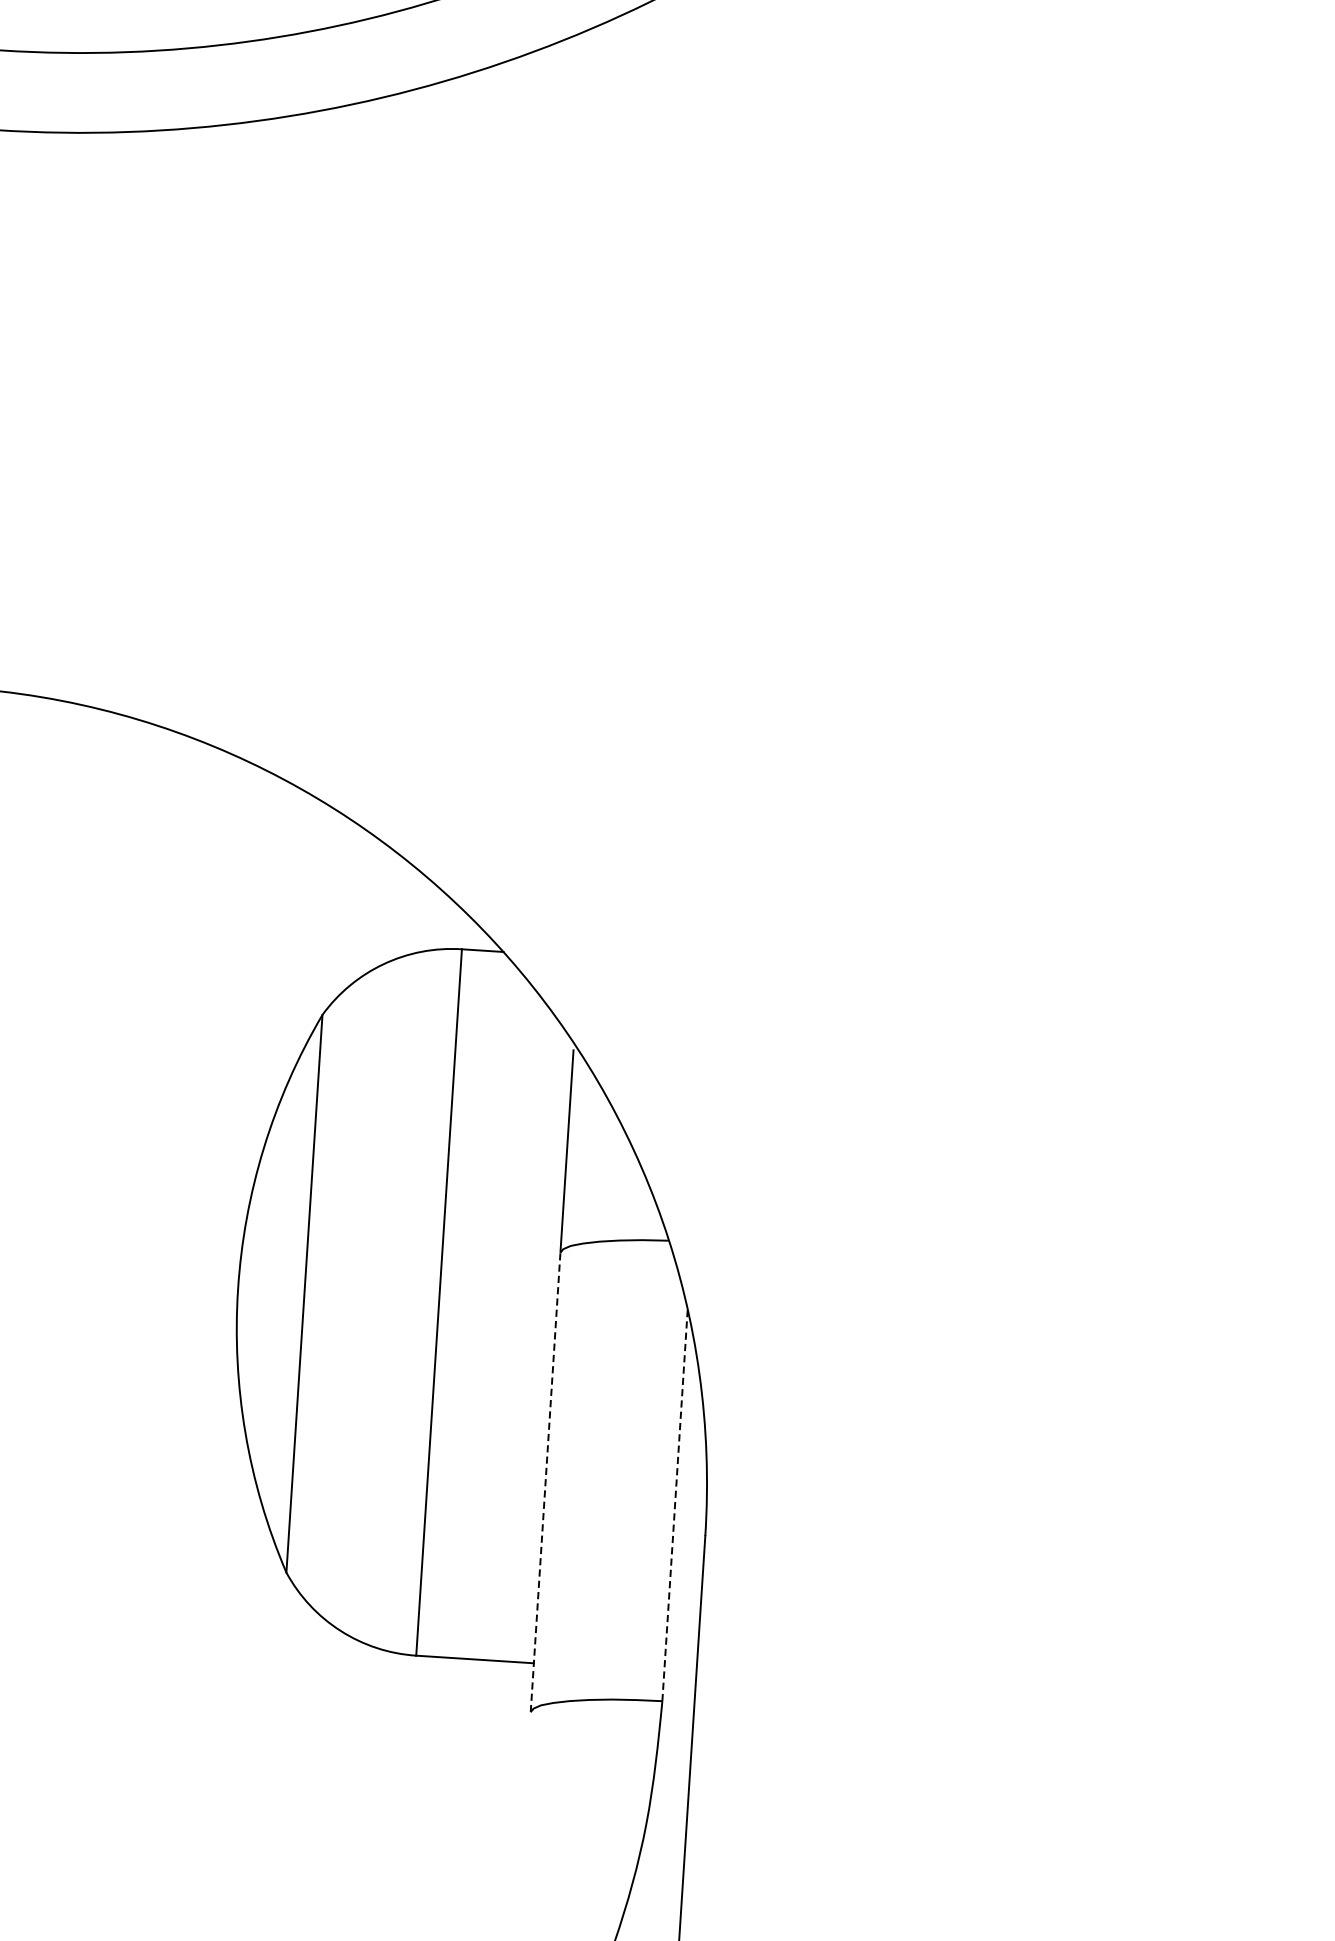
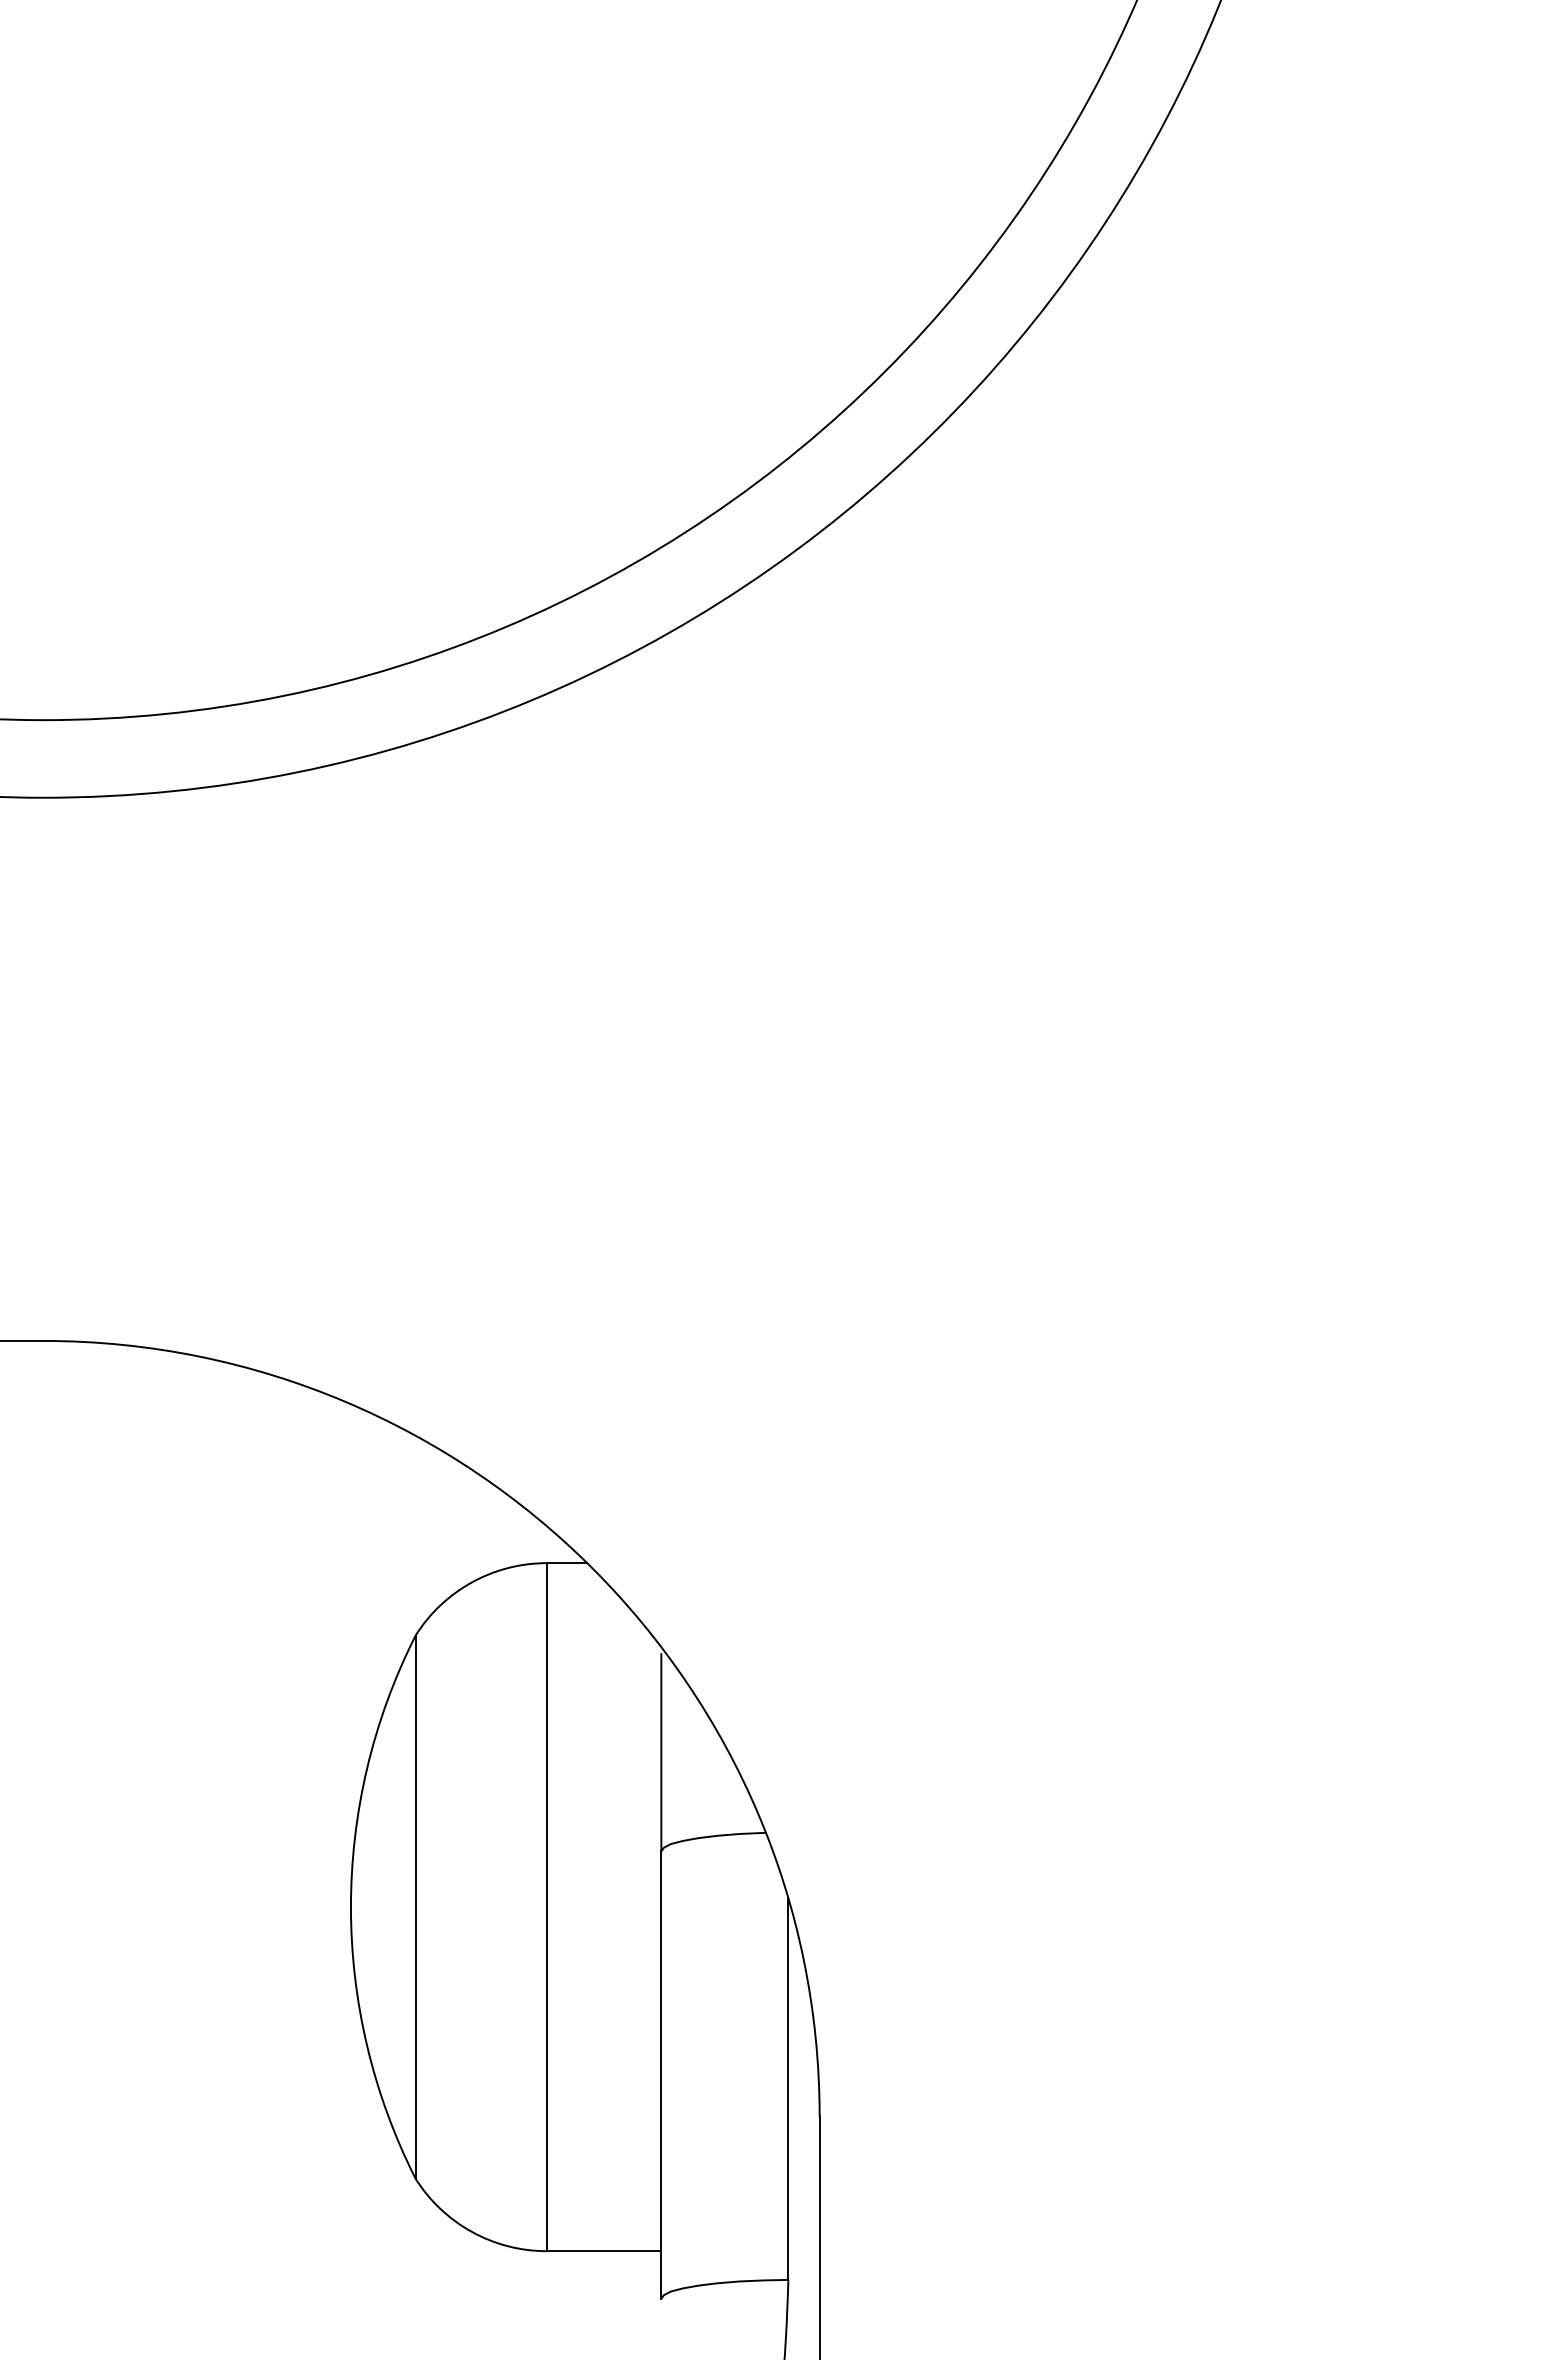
line: (545, 1482) -> (661, 2075), dashed -> solid
line: (675, 1505) -> (788, 2089), dashed -> solid

